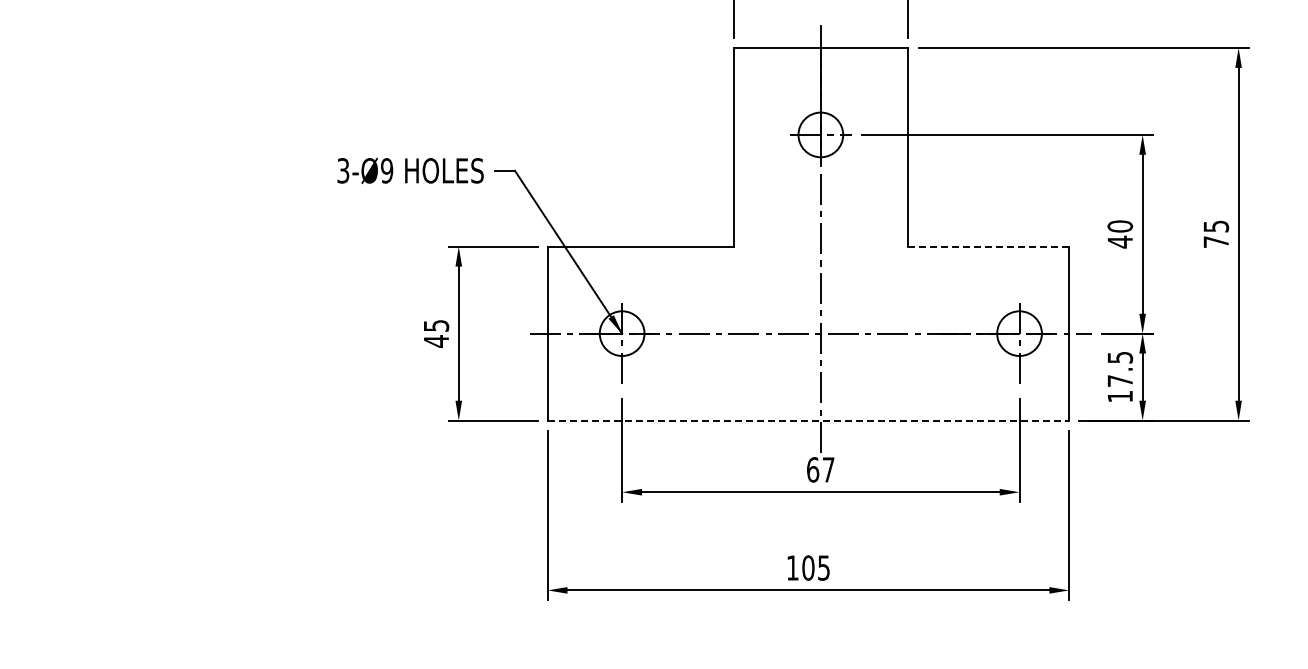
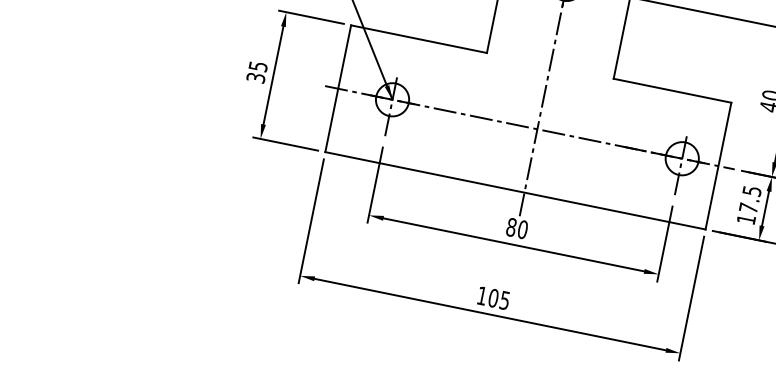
line: (988, 246) -> (672, 90), dashed -> solid
text: (436, 341) -> (256, 77), 45 -> 35
line: (808, 420) -> (515, 190), dashed -> solid
text: (820, 469) -> (516, 228), 67 -> 80

